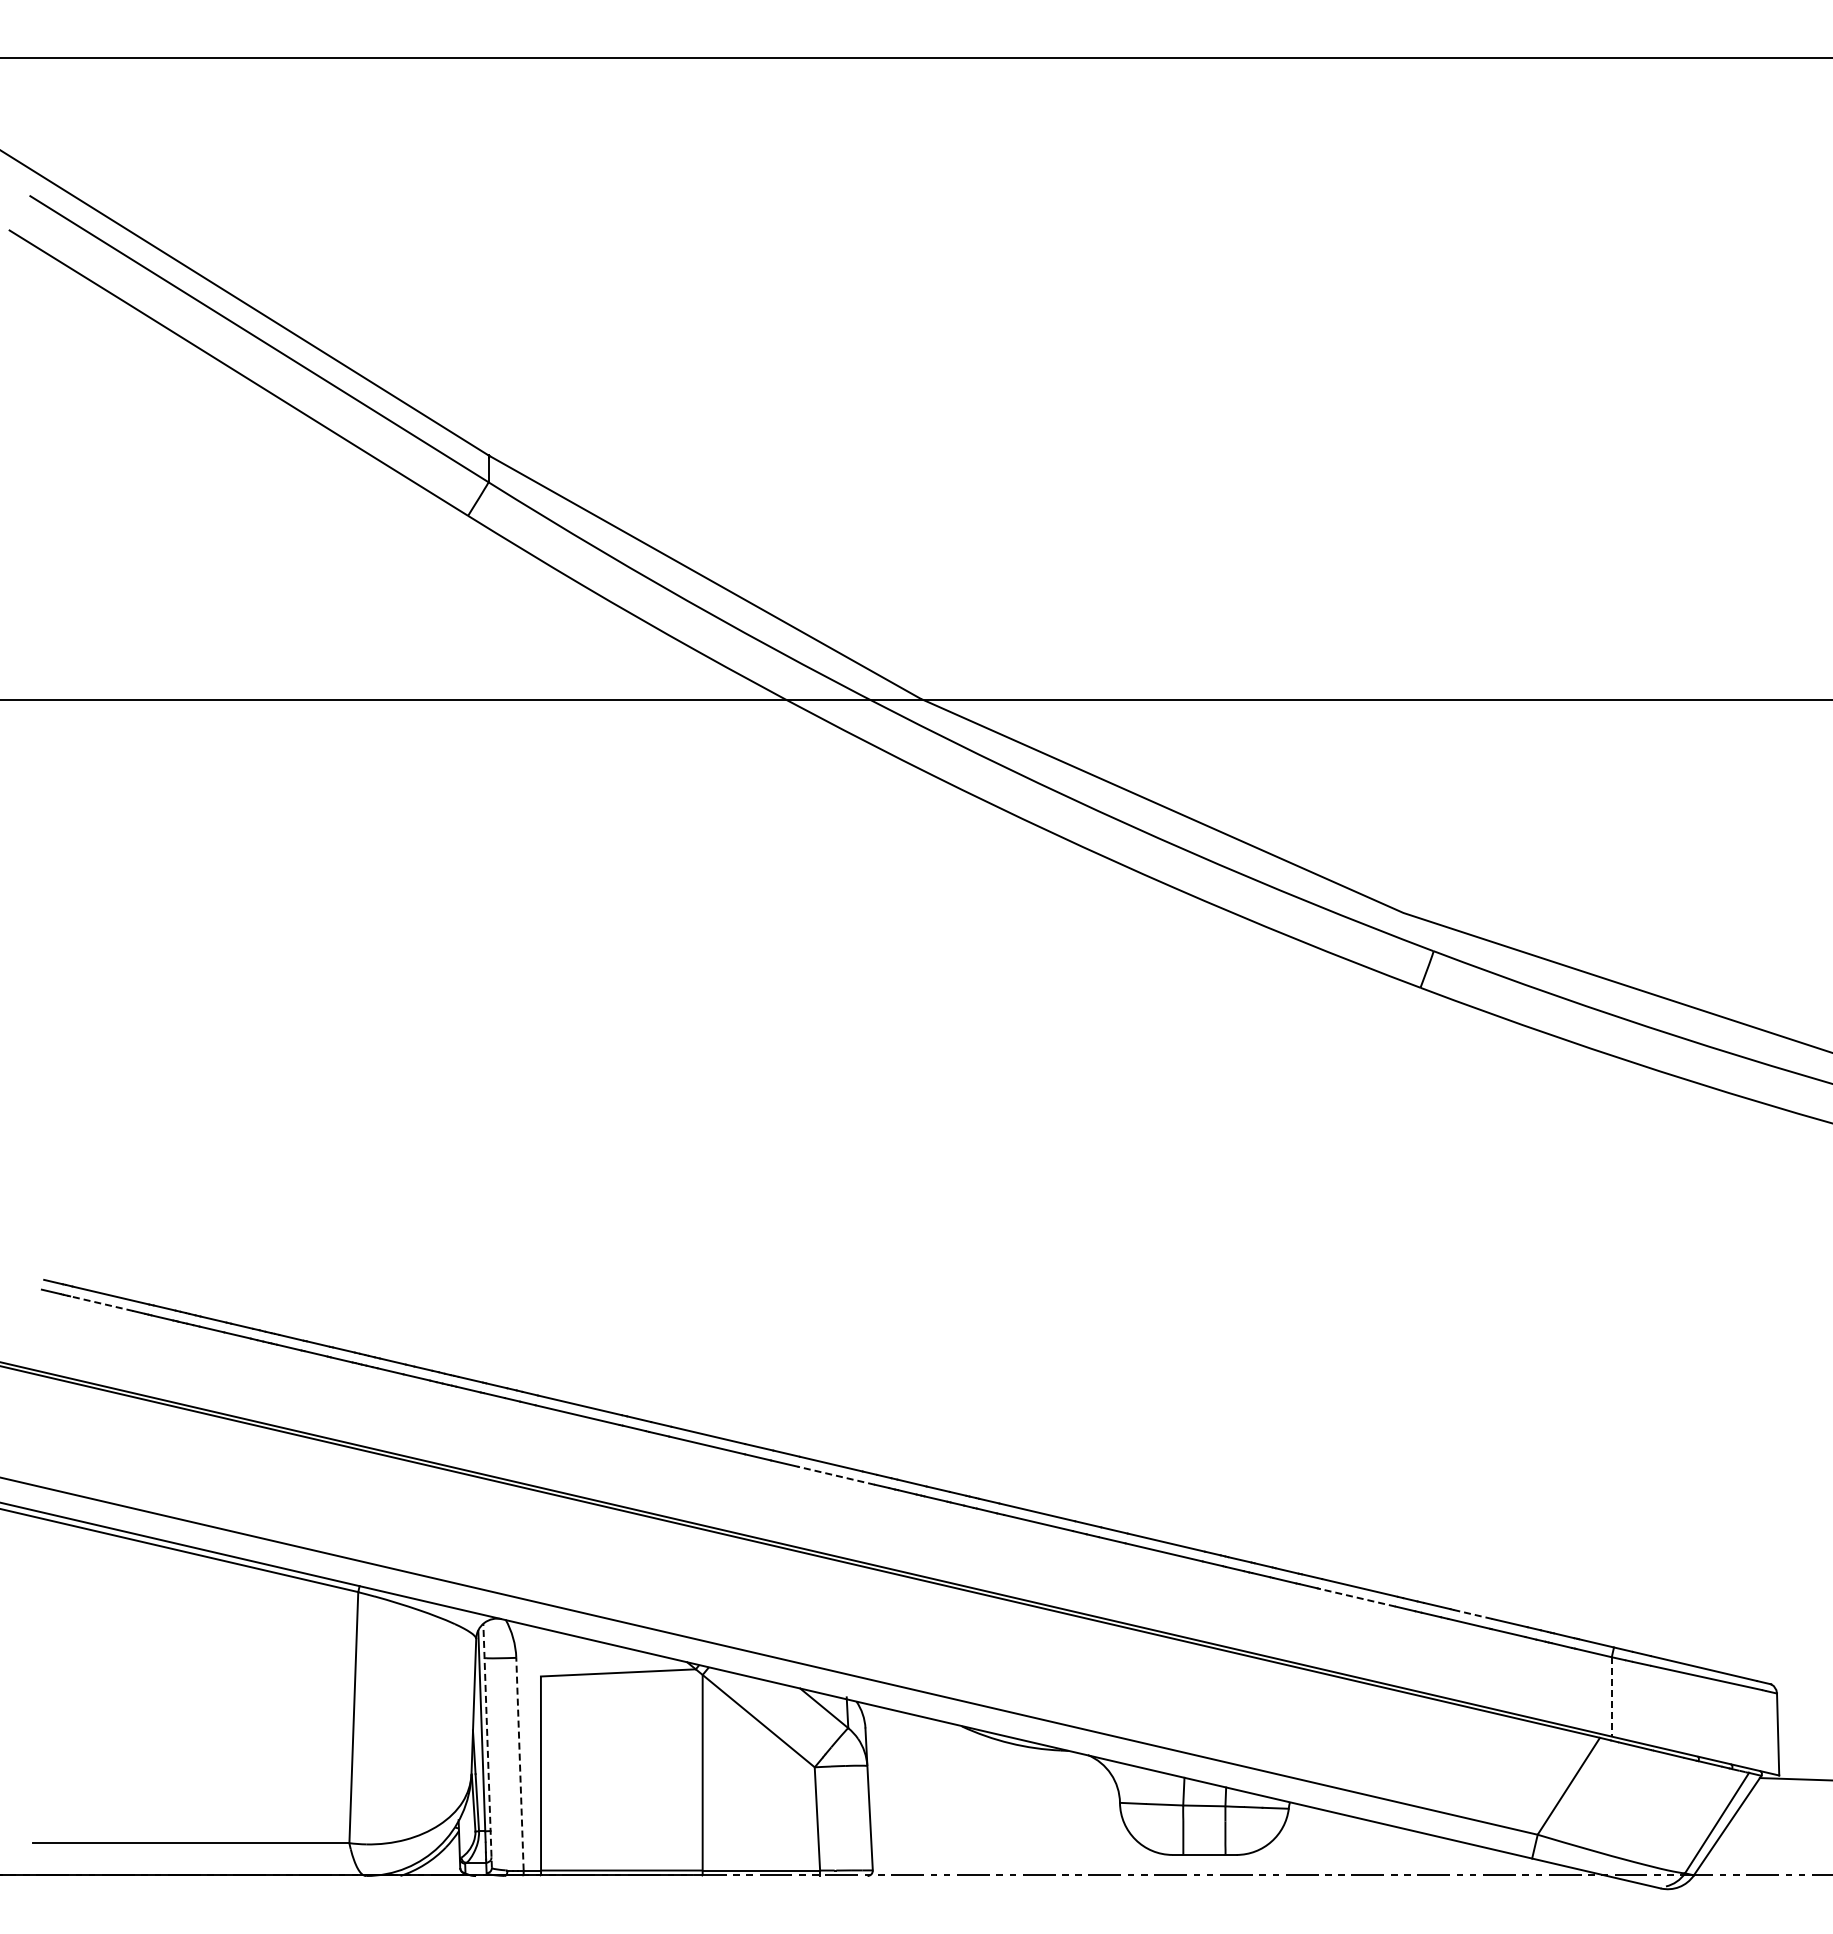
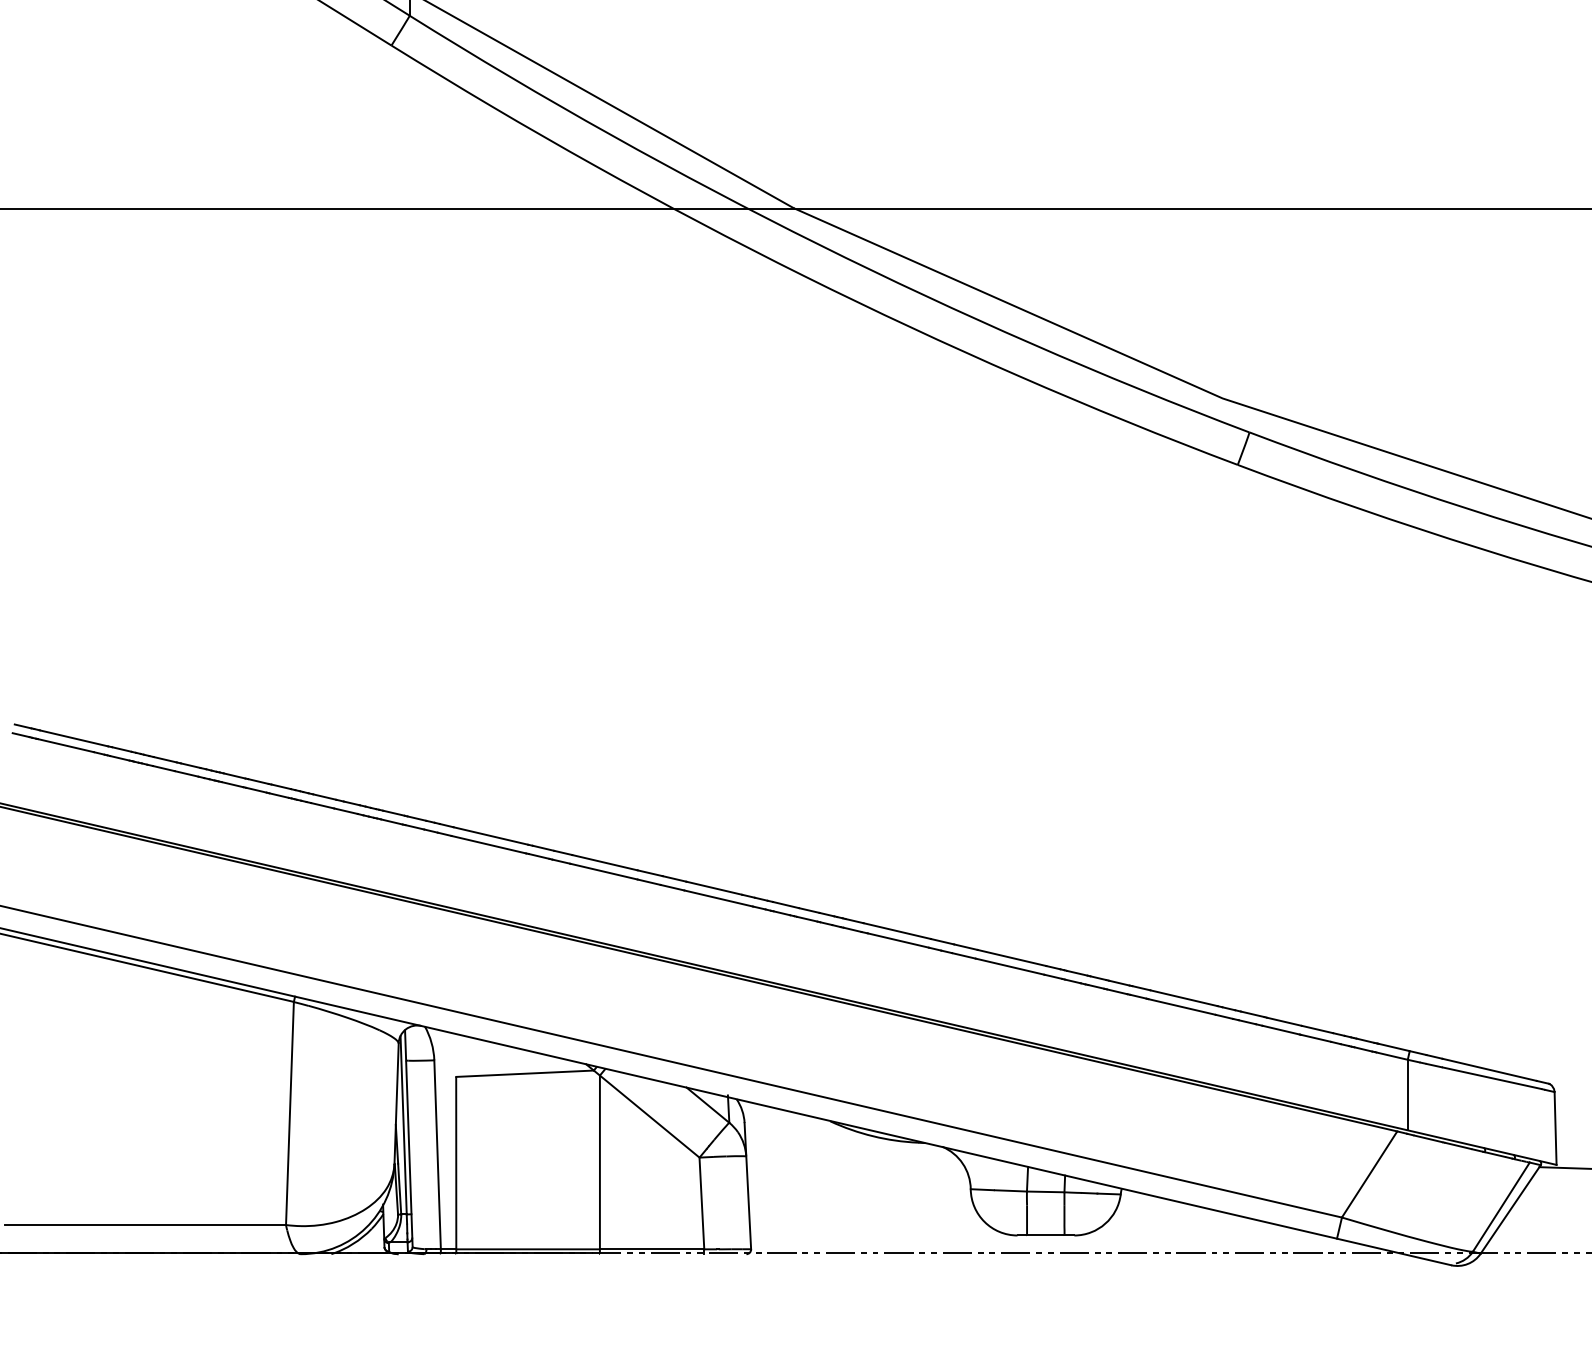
line: (101, 1303) -> (65, 745), dashed -> solid
line: (836, 1475) -> (718, 898), dashed -> solid
line: (1357, 1597) -> (1181, 1006), dashed -> solid
line: (1473, 1614) -> (1284, 1021), dashed -> solid
line: (1611, 1696) -> (1407, 1094), dashed -> solid
line: (487, 1745) -> (408, 1138), dashed -> solid
line: (519, 1763) -> (437, 1154), dashed -> solid

